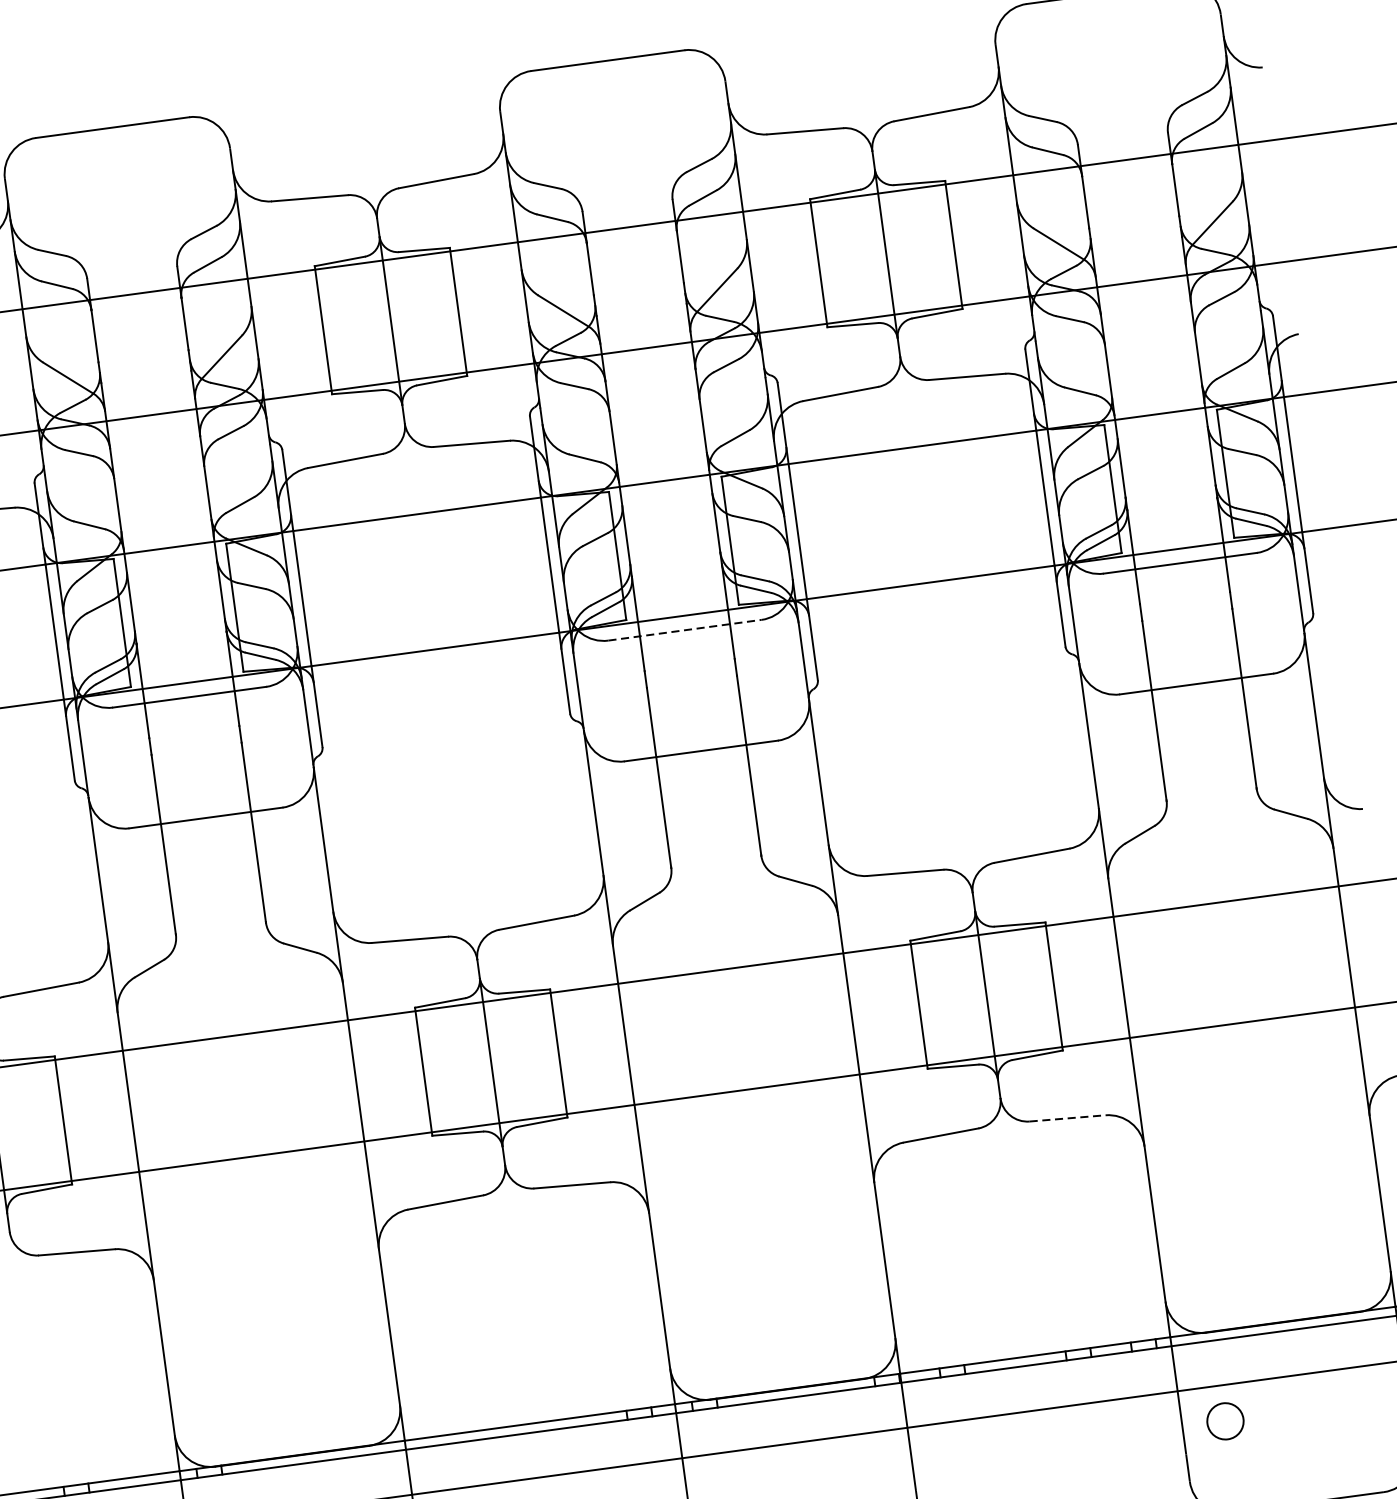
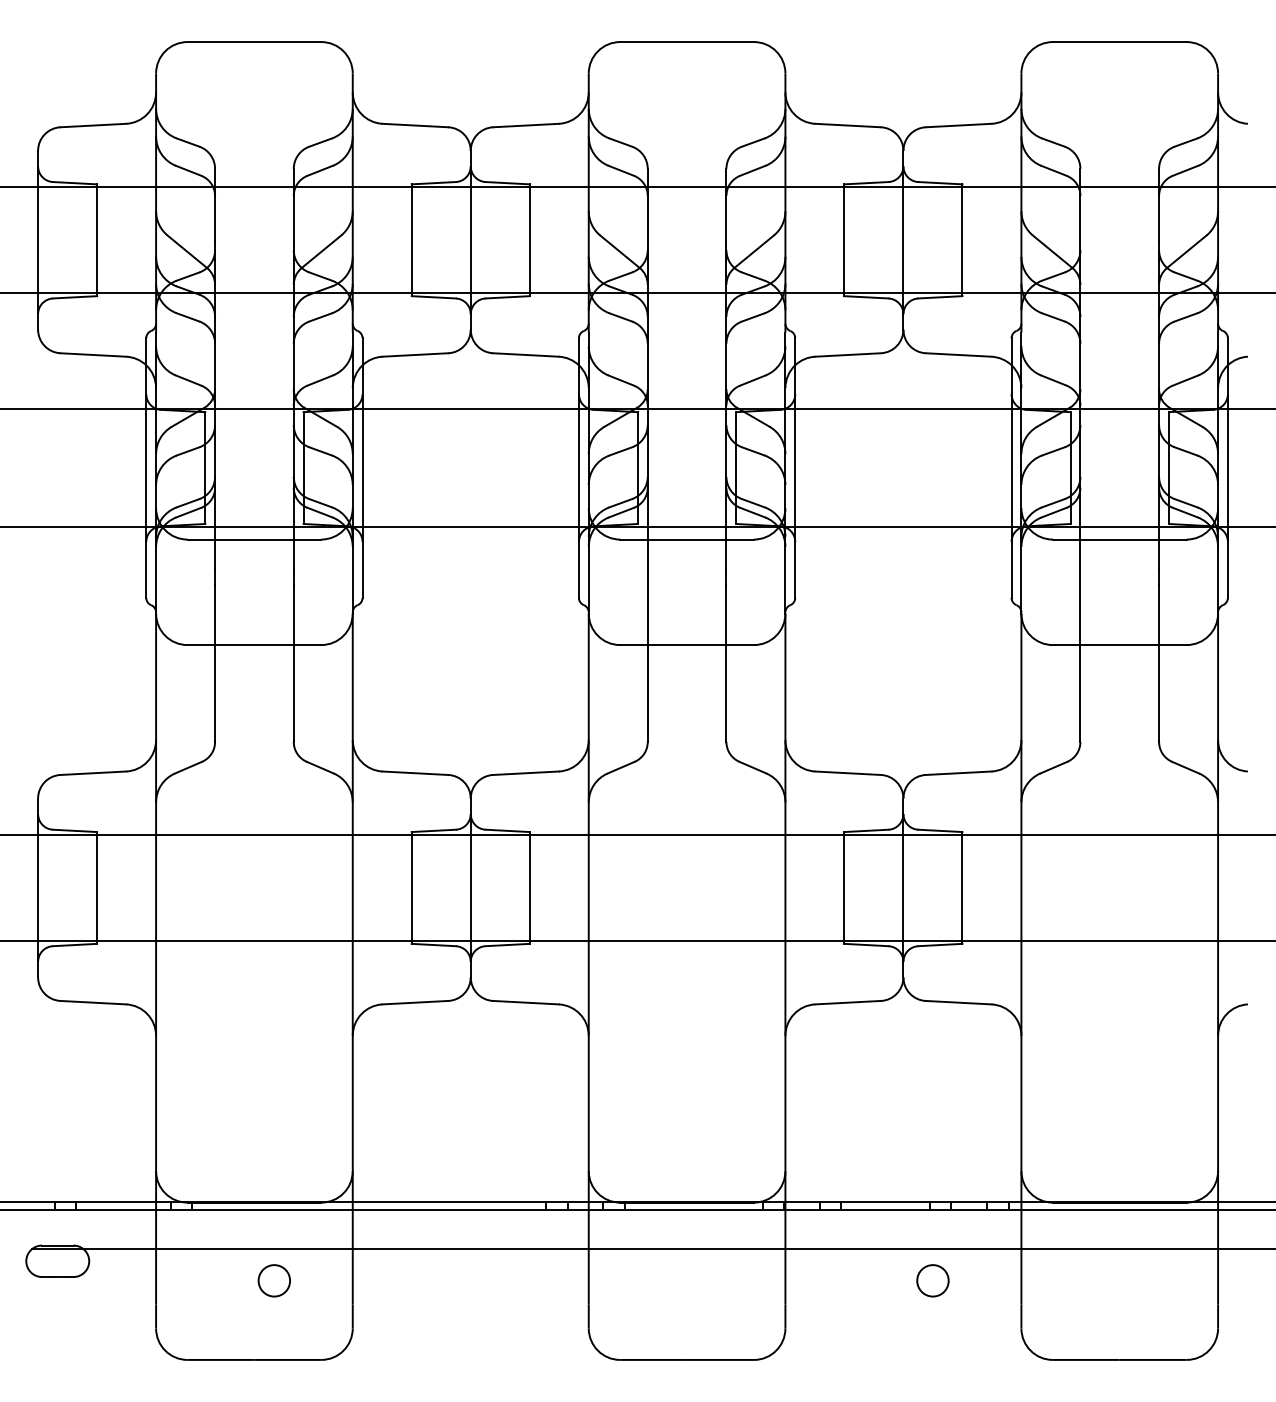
line: (685, 630) -> (687, 539), dashed -> solid
line: (1067, 1118) -> (958, 1002), dashed -> solid
circle: (1224, 1421) -> (932, 1280), moved

